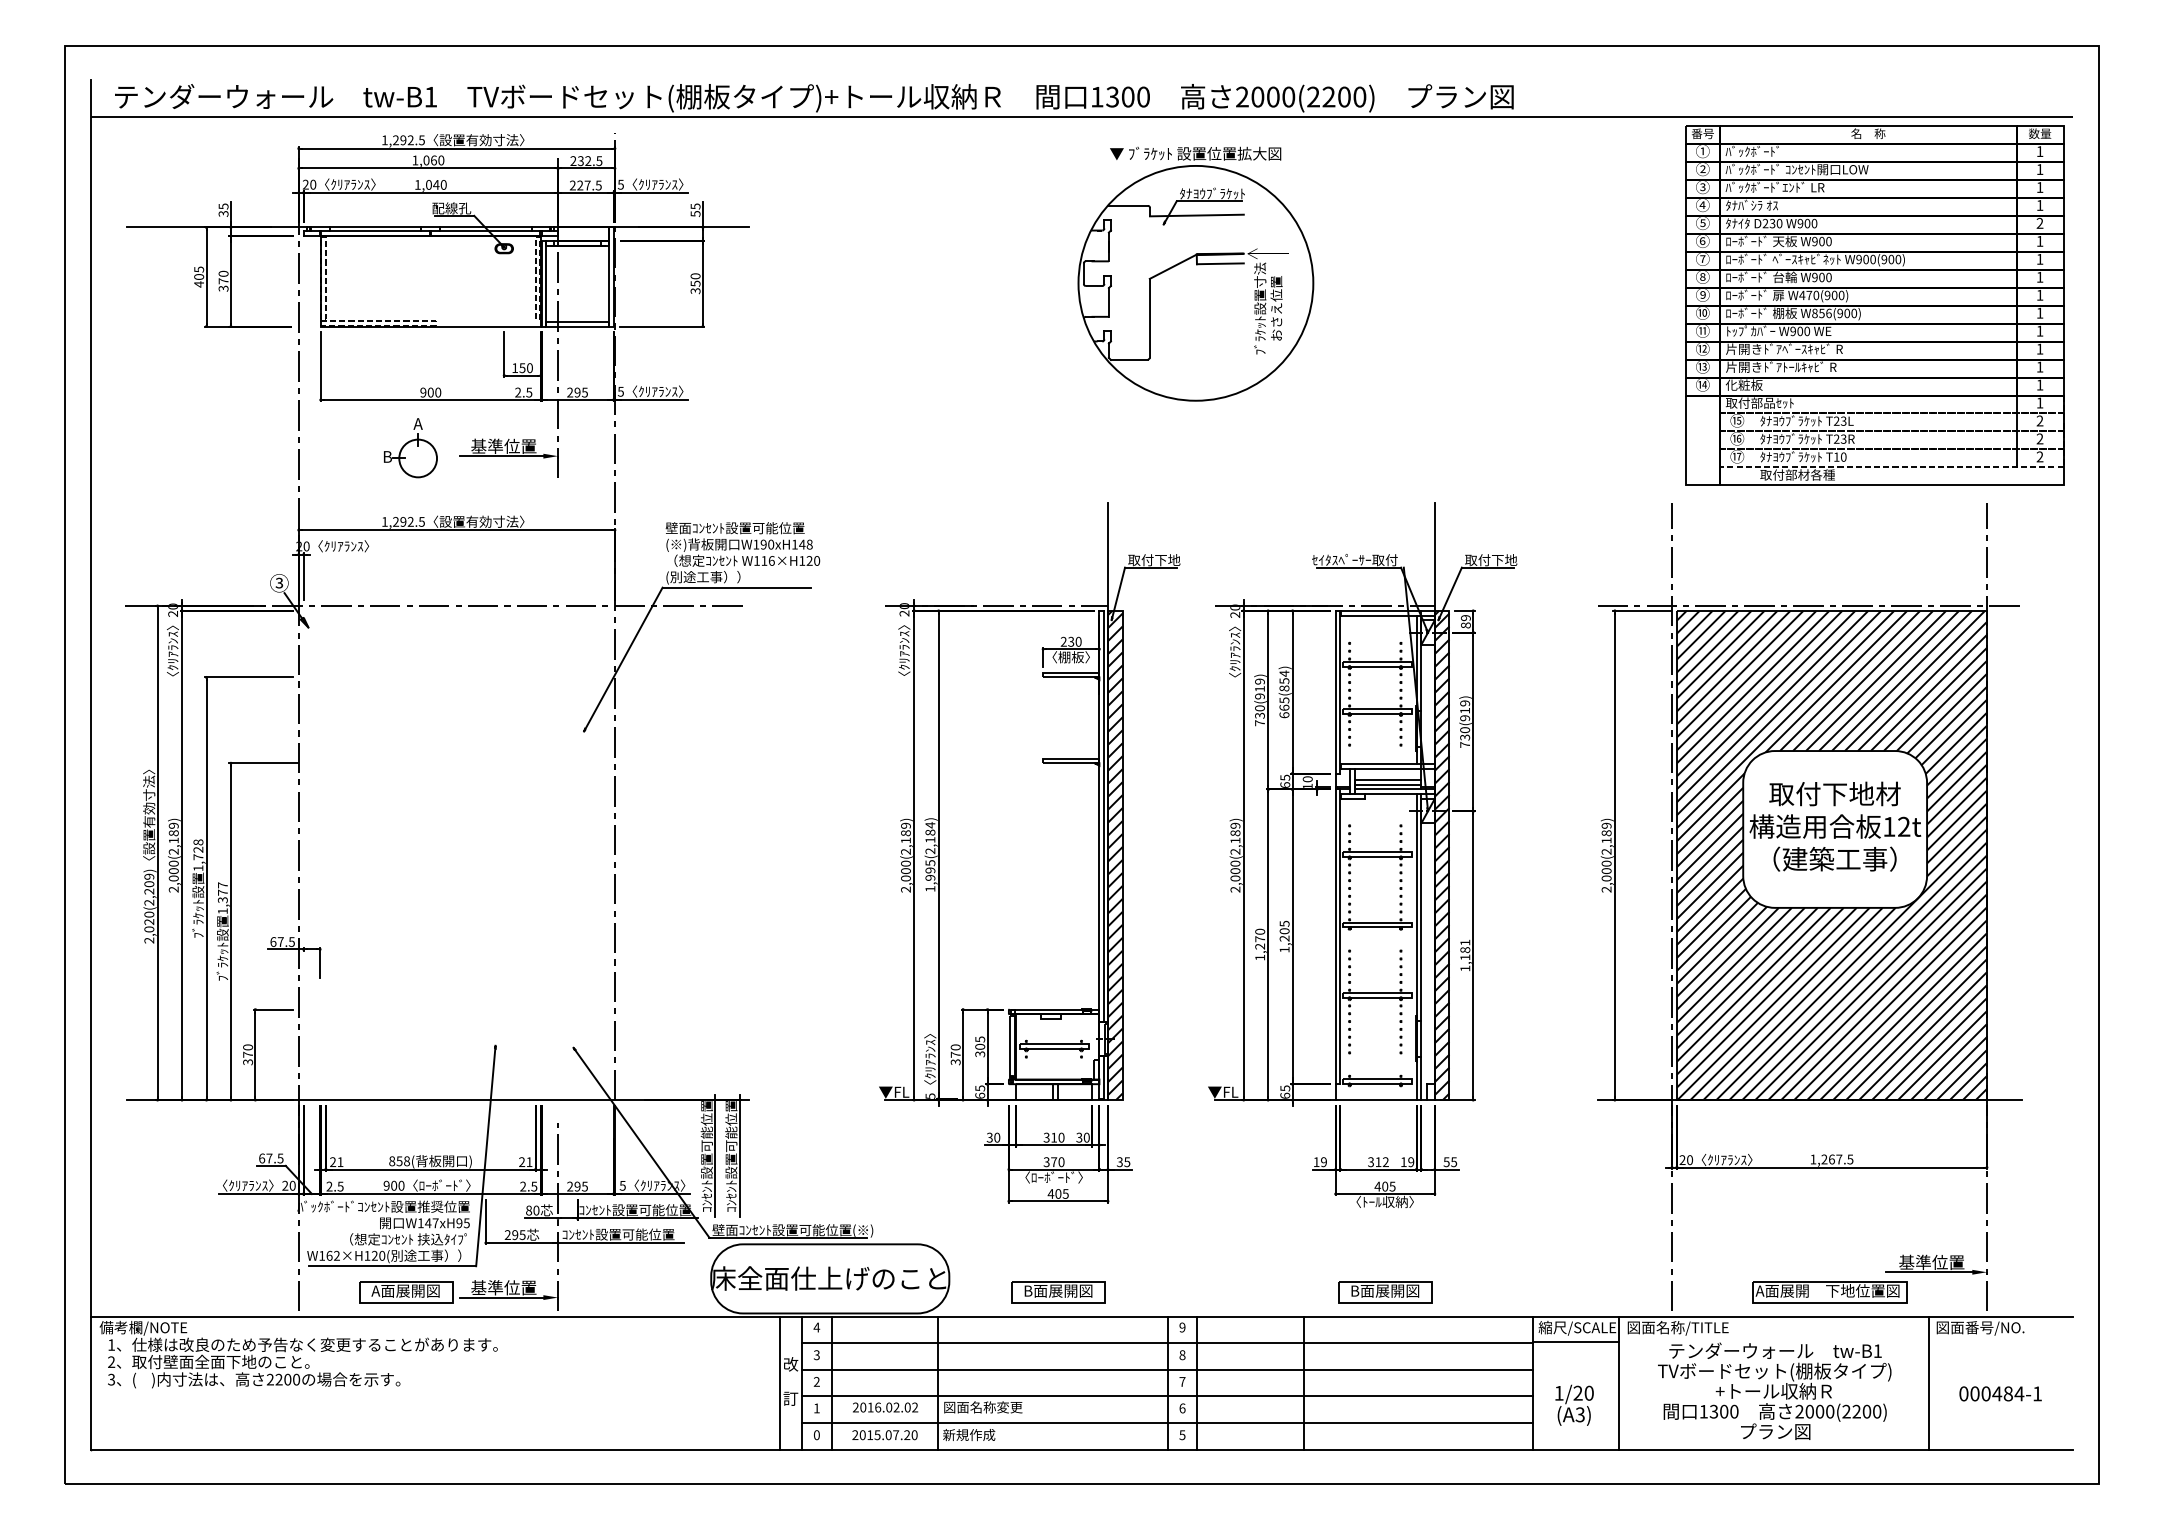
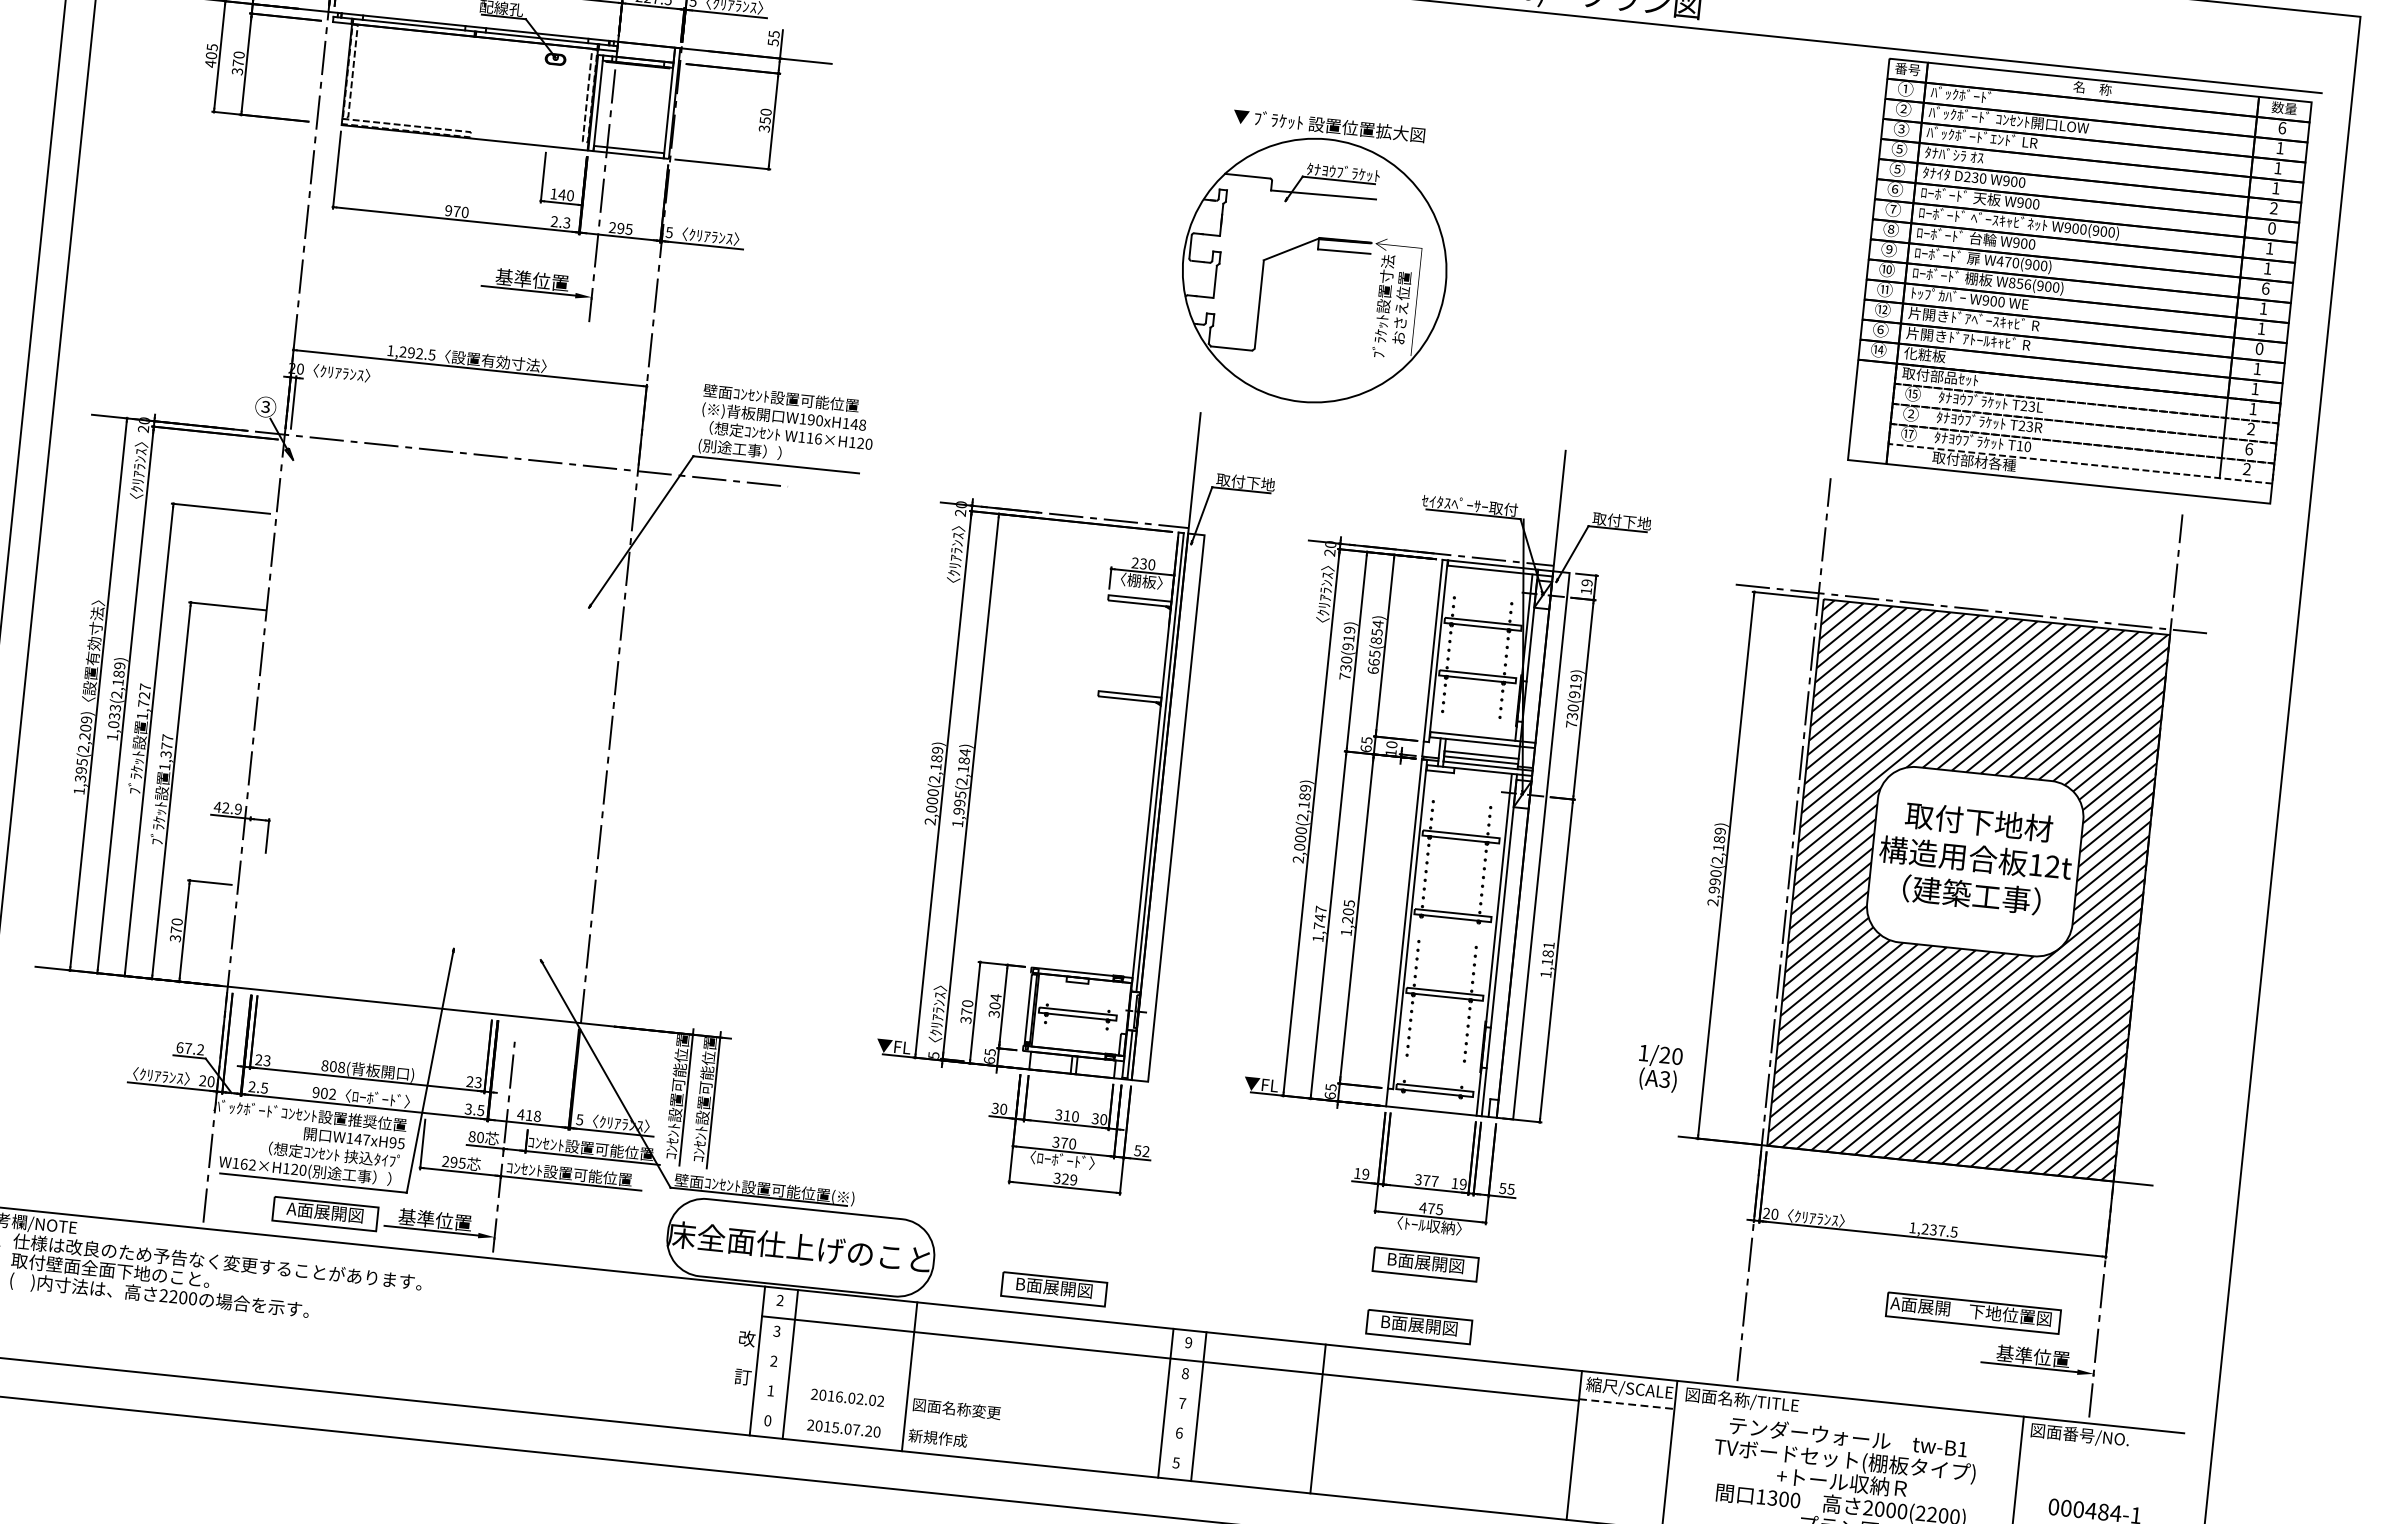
text: (2039, 151) -> (2281, 127), 1 -> 6
text: (1702, 205) -> (1899, 149), ④ -> ⑤
text: (2039, 240) -> (2271, 227), 1 -> 0
part: (1195, 273) -> (1315, 259), moved
text: (2039, 294) -> (2265, 287), 1 -> 6
text: (2039, 348) -> (2259, 348), 1 -> 0
text: (1702, 366) -> (1880, 329), ⑬ -> ⑥
text: (522, 368) -> (562, 195), 150 -> 140
text: (529, 391) -> (567, 221), 2.5 -> 2.3
text: (430, 392) -> (456, 211), 900 -> 970
text: (1737, 438) -> (1911, 413), ⑯ -> ②
text: (2039, 438) -> (2248, 448), 2 -> 6
part: (410, 448) -> (427, 271), removed
text: (1465, 625) -> (1585, 591), 89 -> 19
text: (198, 842) -> (145, 687), 1,728 -> 1,727
hatch: (1114, 855) -> (1167, 807), removed
hatch: (1441, 855) -> (1532, 845), removed
text: (1606, 874) -> (1714, 885), 2,000(2,189) -> 2,990(2,189)
text: (173, 876) -> (113, 722), 2,000(2,189) -> 1,033(2,189)
text: (149, 927) -> (80, 776), 2,020(2,209) -> 1,395(2,209)
text: (1260, 938) -> (1320, 917), 1,270 -> 1,747
text: (282, 941) -> (227, 807), 67.5 -> 42.9
text: (980, 1039) -> (996, 997), 305 -> 304
text: (280, 1158) -> (200, 1049), 67.5 -> 67.2
text: (1831, 1159) -> (1933, 1229), 1,267.5 -> 1,237.5
text: (399, 1161) -> (333, 1066), 858( -> 808(
text: (1381, 1161) -> (1430, 1180), 312 -> 377
text: (340, 1162) -> (267, 1061), 21 -> 23
text: (529, 1162) -> (478, 1083), 21 -> 23
text: (1123, 1162) -> (1141, 1151), 35 -> 52
text: (401, 1185) -> (332, 1093), 900 -> 902
text: (523, 1186) -> (468, 1109), 2.5 -> 3.5
text: (576, 1186) -> (528, 1115), 295 -> 418
text: (1385, 1186) -> (1431, 1208), 405 -> 475
text: (1057, 1193) -> (1064, 1178), 405 -> 329
part: (1385, 1236) -> (1425, 1264), added
part: (1829, 1292) -> (1973, 1313), moved
text: (816, 1327) -> (779, 1300), 4 -> 2
line: (1576, 1341) -> (1627, 1403), solid -> dashed
line: (1167, 1369) -> (1167, 1387), removed
line: (779, 1382) -> (732, 1357), removed
line: (1167, 1396) -> (1163, 1418), removed
text: (1574, 1404) -> (1659, 1067), moved
line: (1167, 1423) -> (1160, 1448), removed

